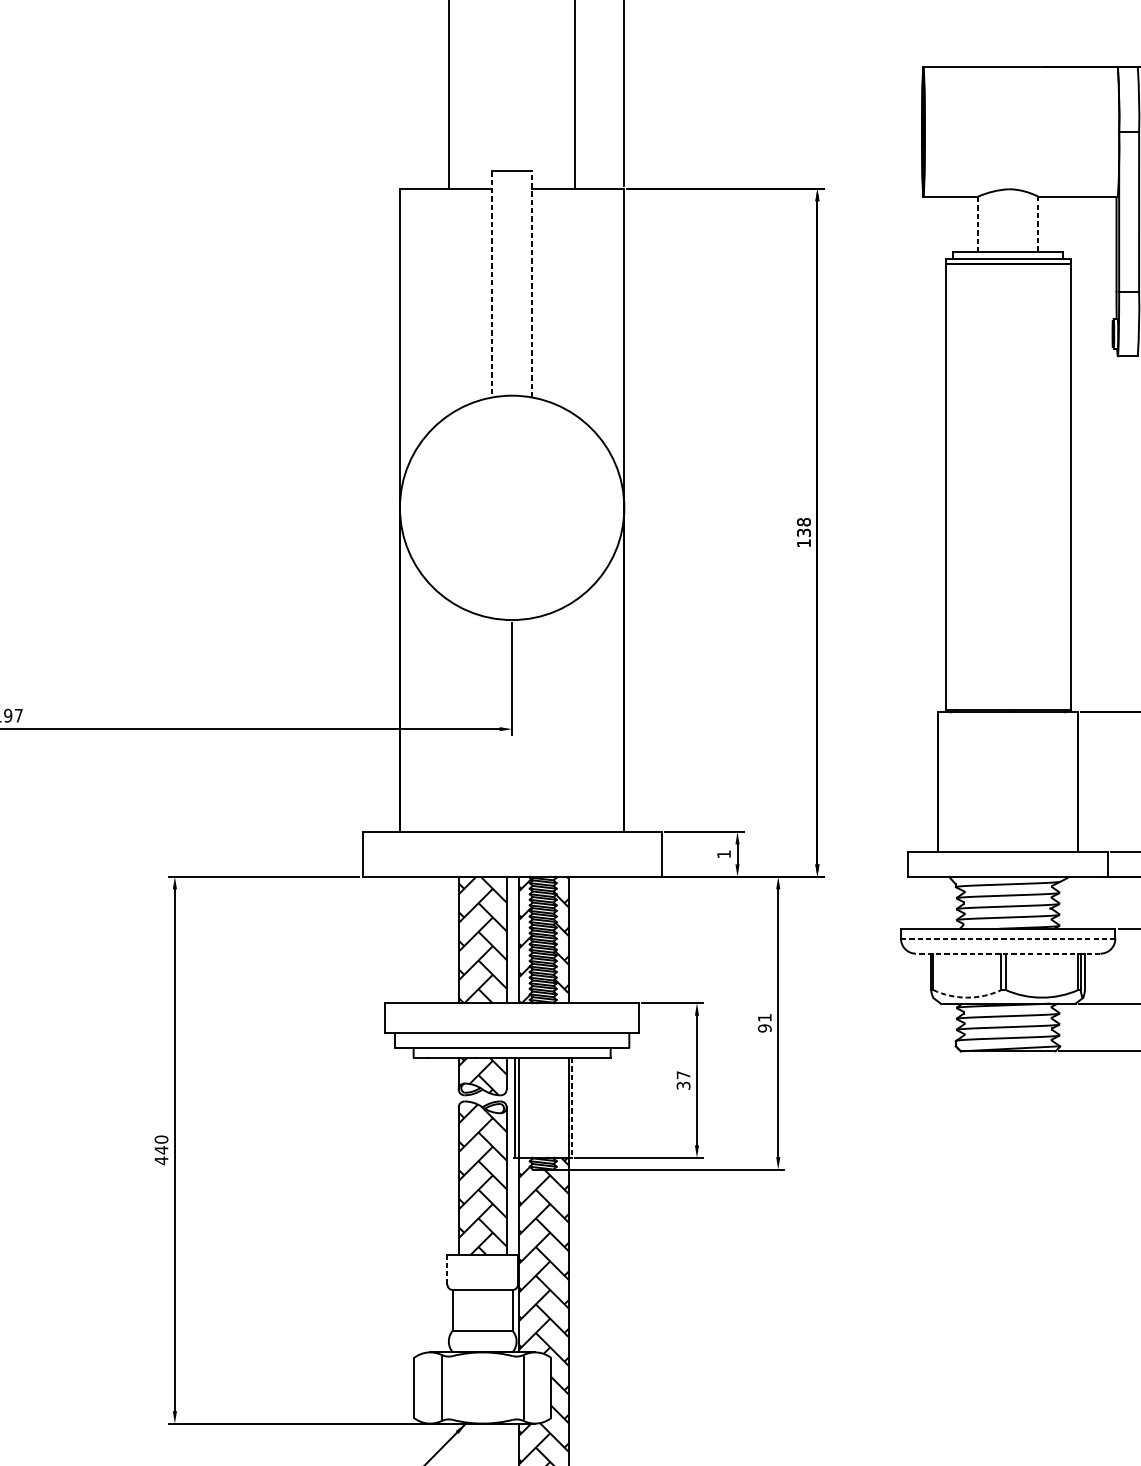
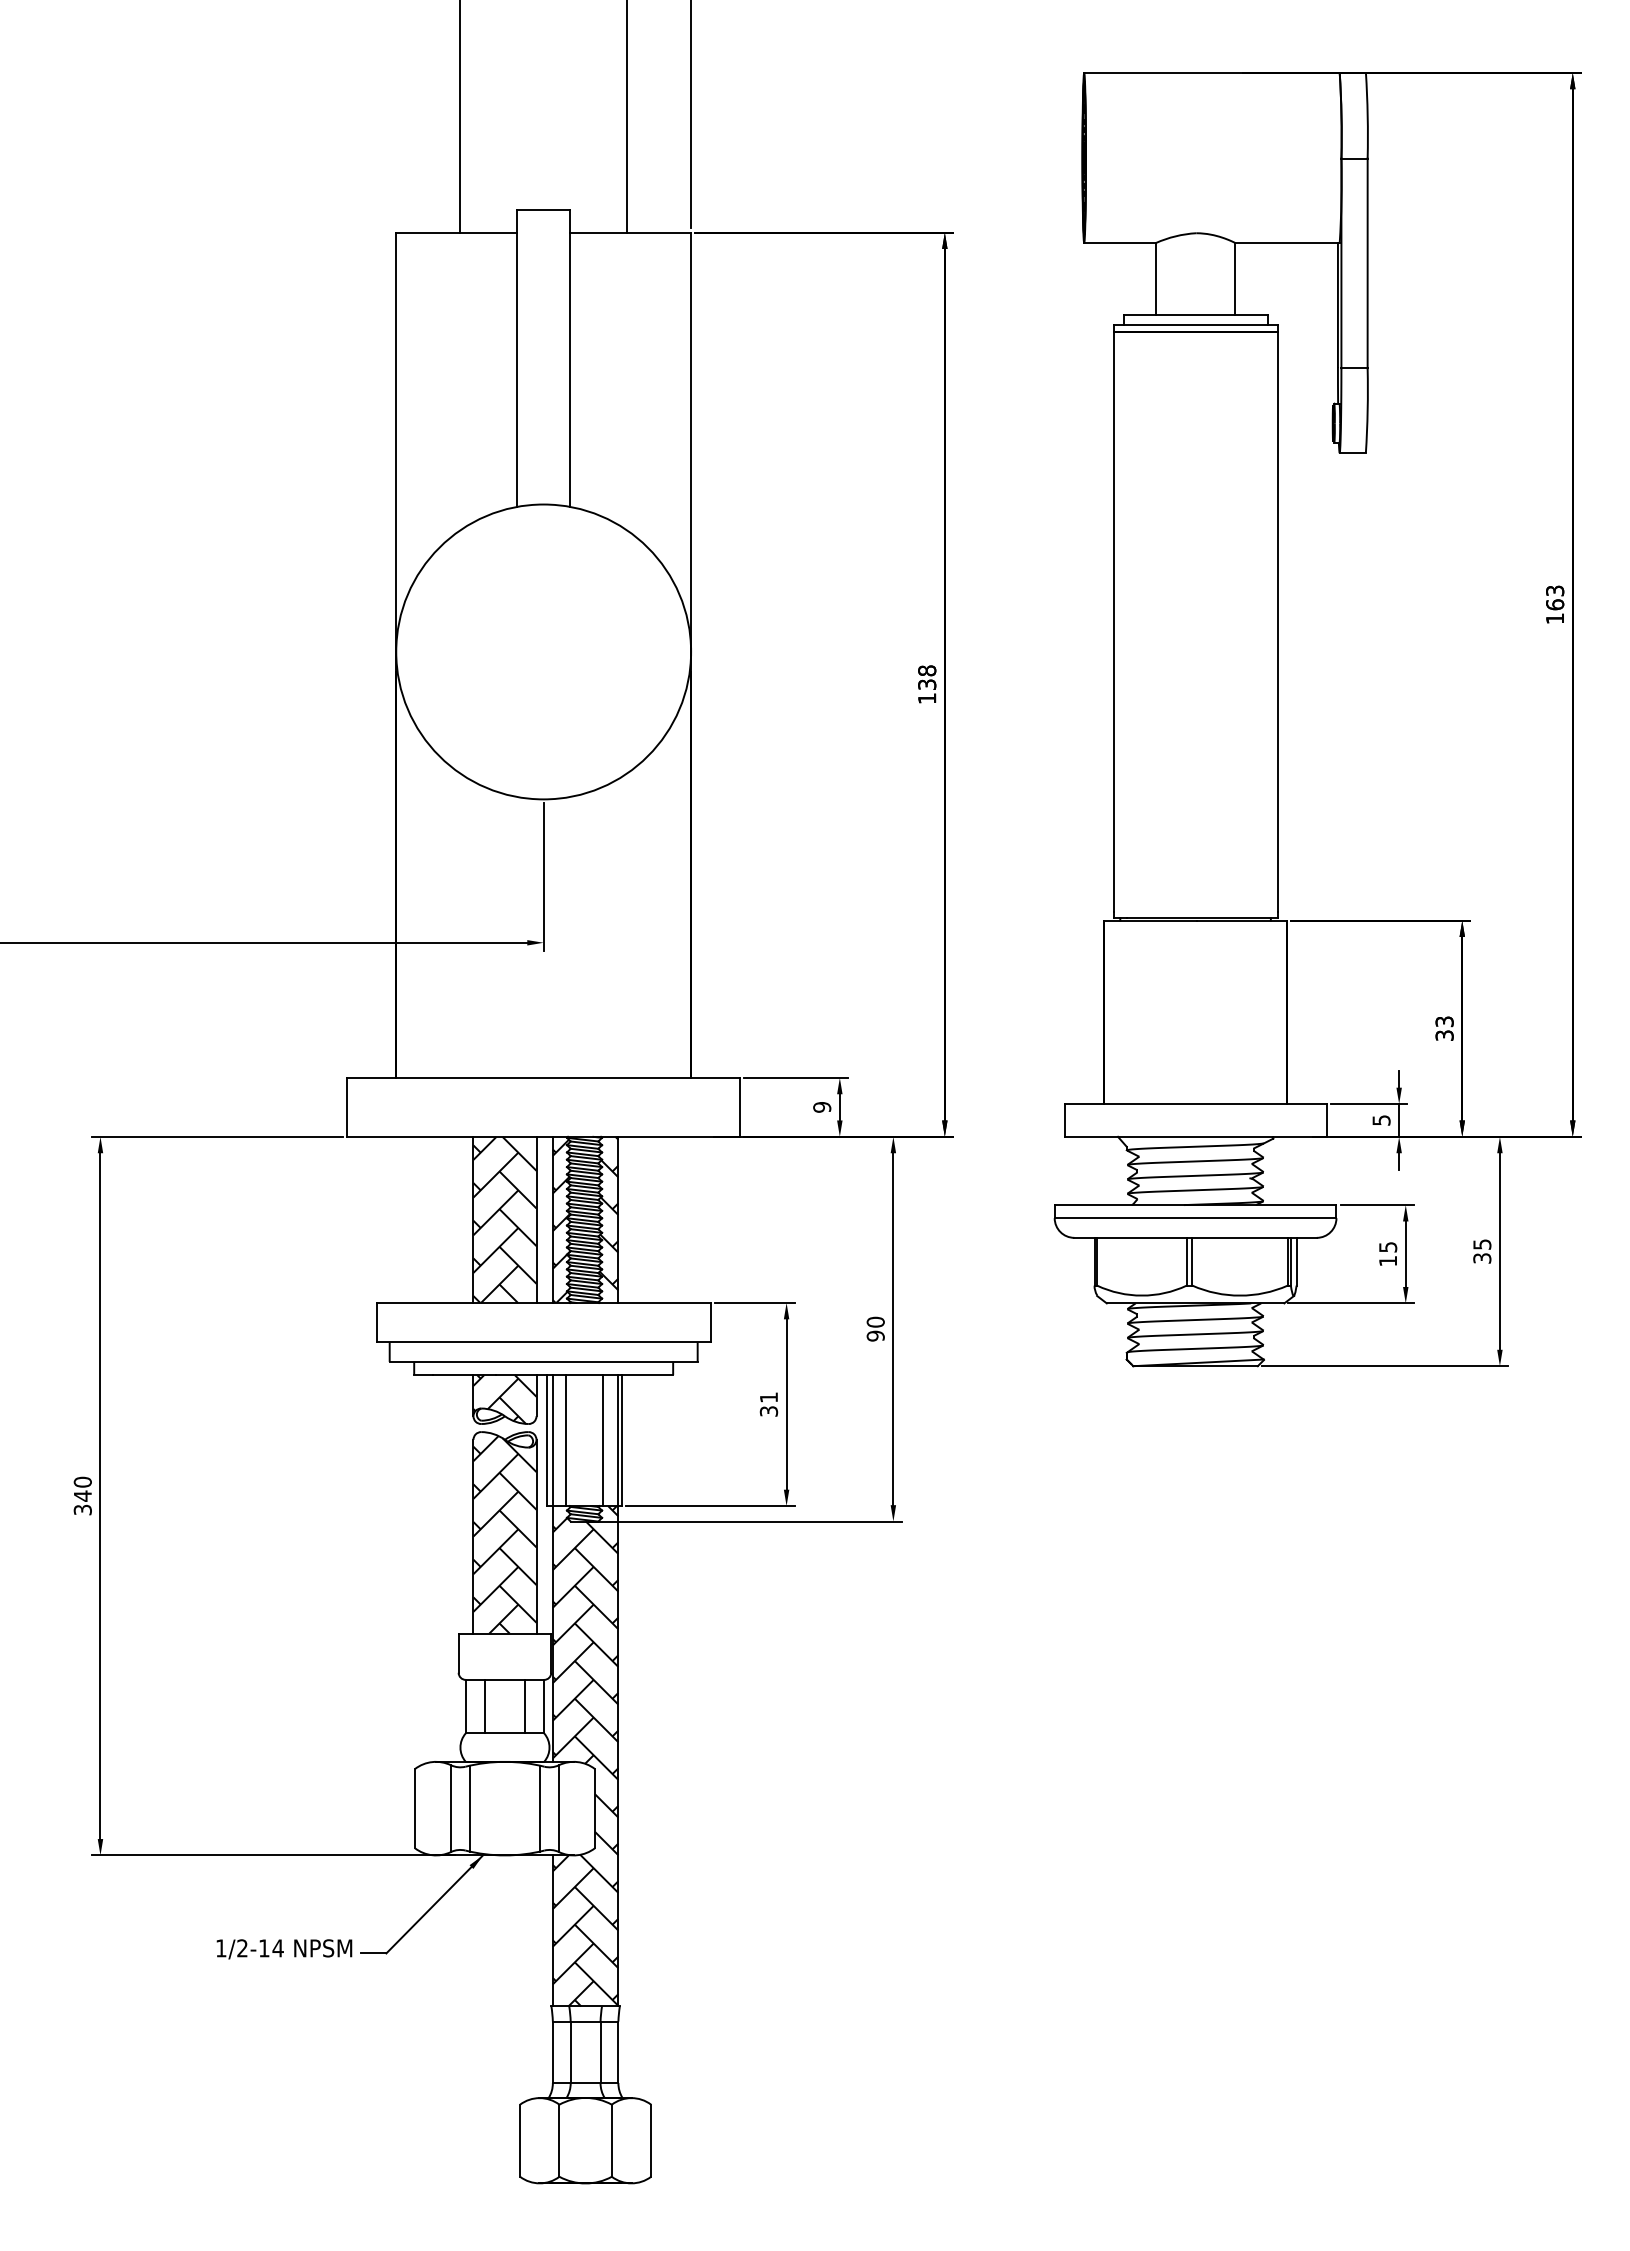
line: (1037, 223) -> (1234, 278), dashed -> solid
line: (978, 224) -> (1156, 279), dashed -> solid
line: (492, 284) -> (517, 358), dashed -> solid
line: (531, 284) -> (569, 358), dashed -> solid
text: (724, 854) -> (822, 1107), 1 -> 9
line: (1008, 938) -> (1195, 1218), dashed -> solid
line: (1008, 953) -> (1195, 1237), dashed -> solid
arc: (967, 997) -> (1141, 1295), dashed -> solid
text: (764, 1017) -> (875, 1321), 91 -> 90
text: (683, 1075) -> (768, 1397), 37 -> 31
line: (528, 1107) -> (565, 1440), added
line: (557, 1107) -> (603, 1440), added
line: (572, 1107) -> (622, 1440), dashed -> solid
text: (161, 1160) -> (82, 1509), 440 -> 340
line: (447, 1269) -> (458, 1653), dashed -> solid
line: (467, 1310) -> (485, 1706), added
line: (497, 1310) -> (524, 1706), added
line: (455, 1387) -> (469, 1808), added
line: (509, 1387) -> (540, 1808), added

